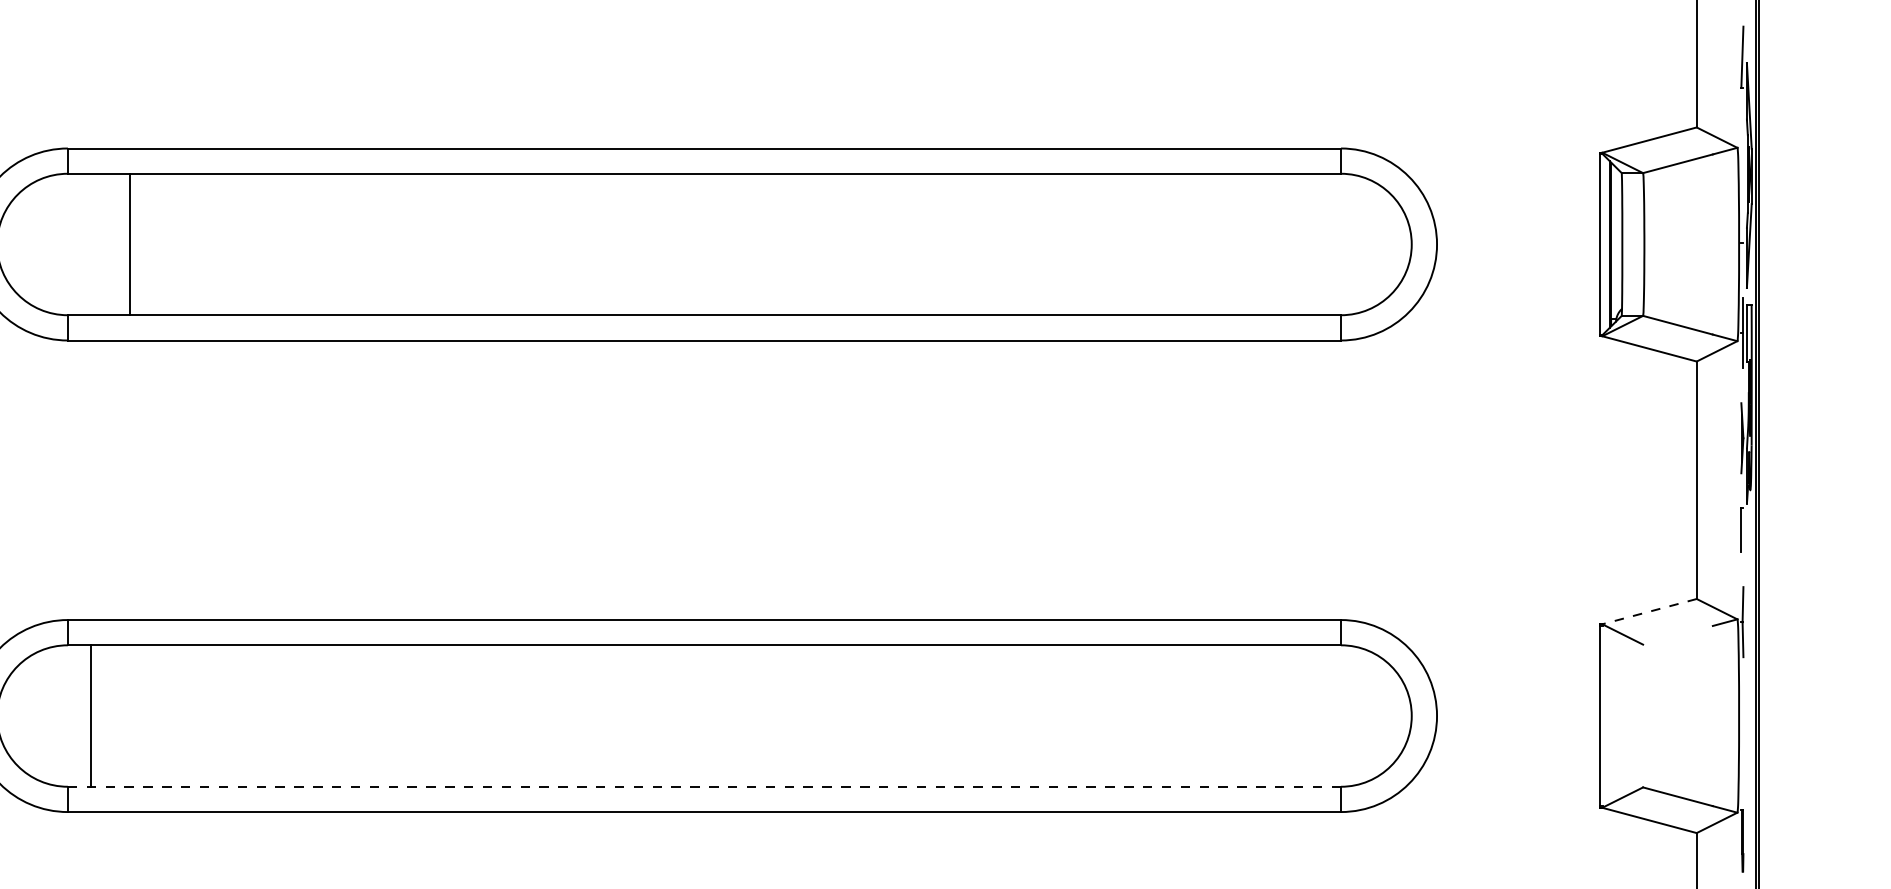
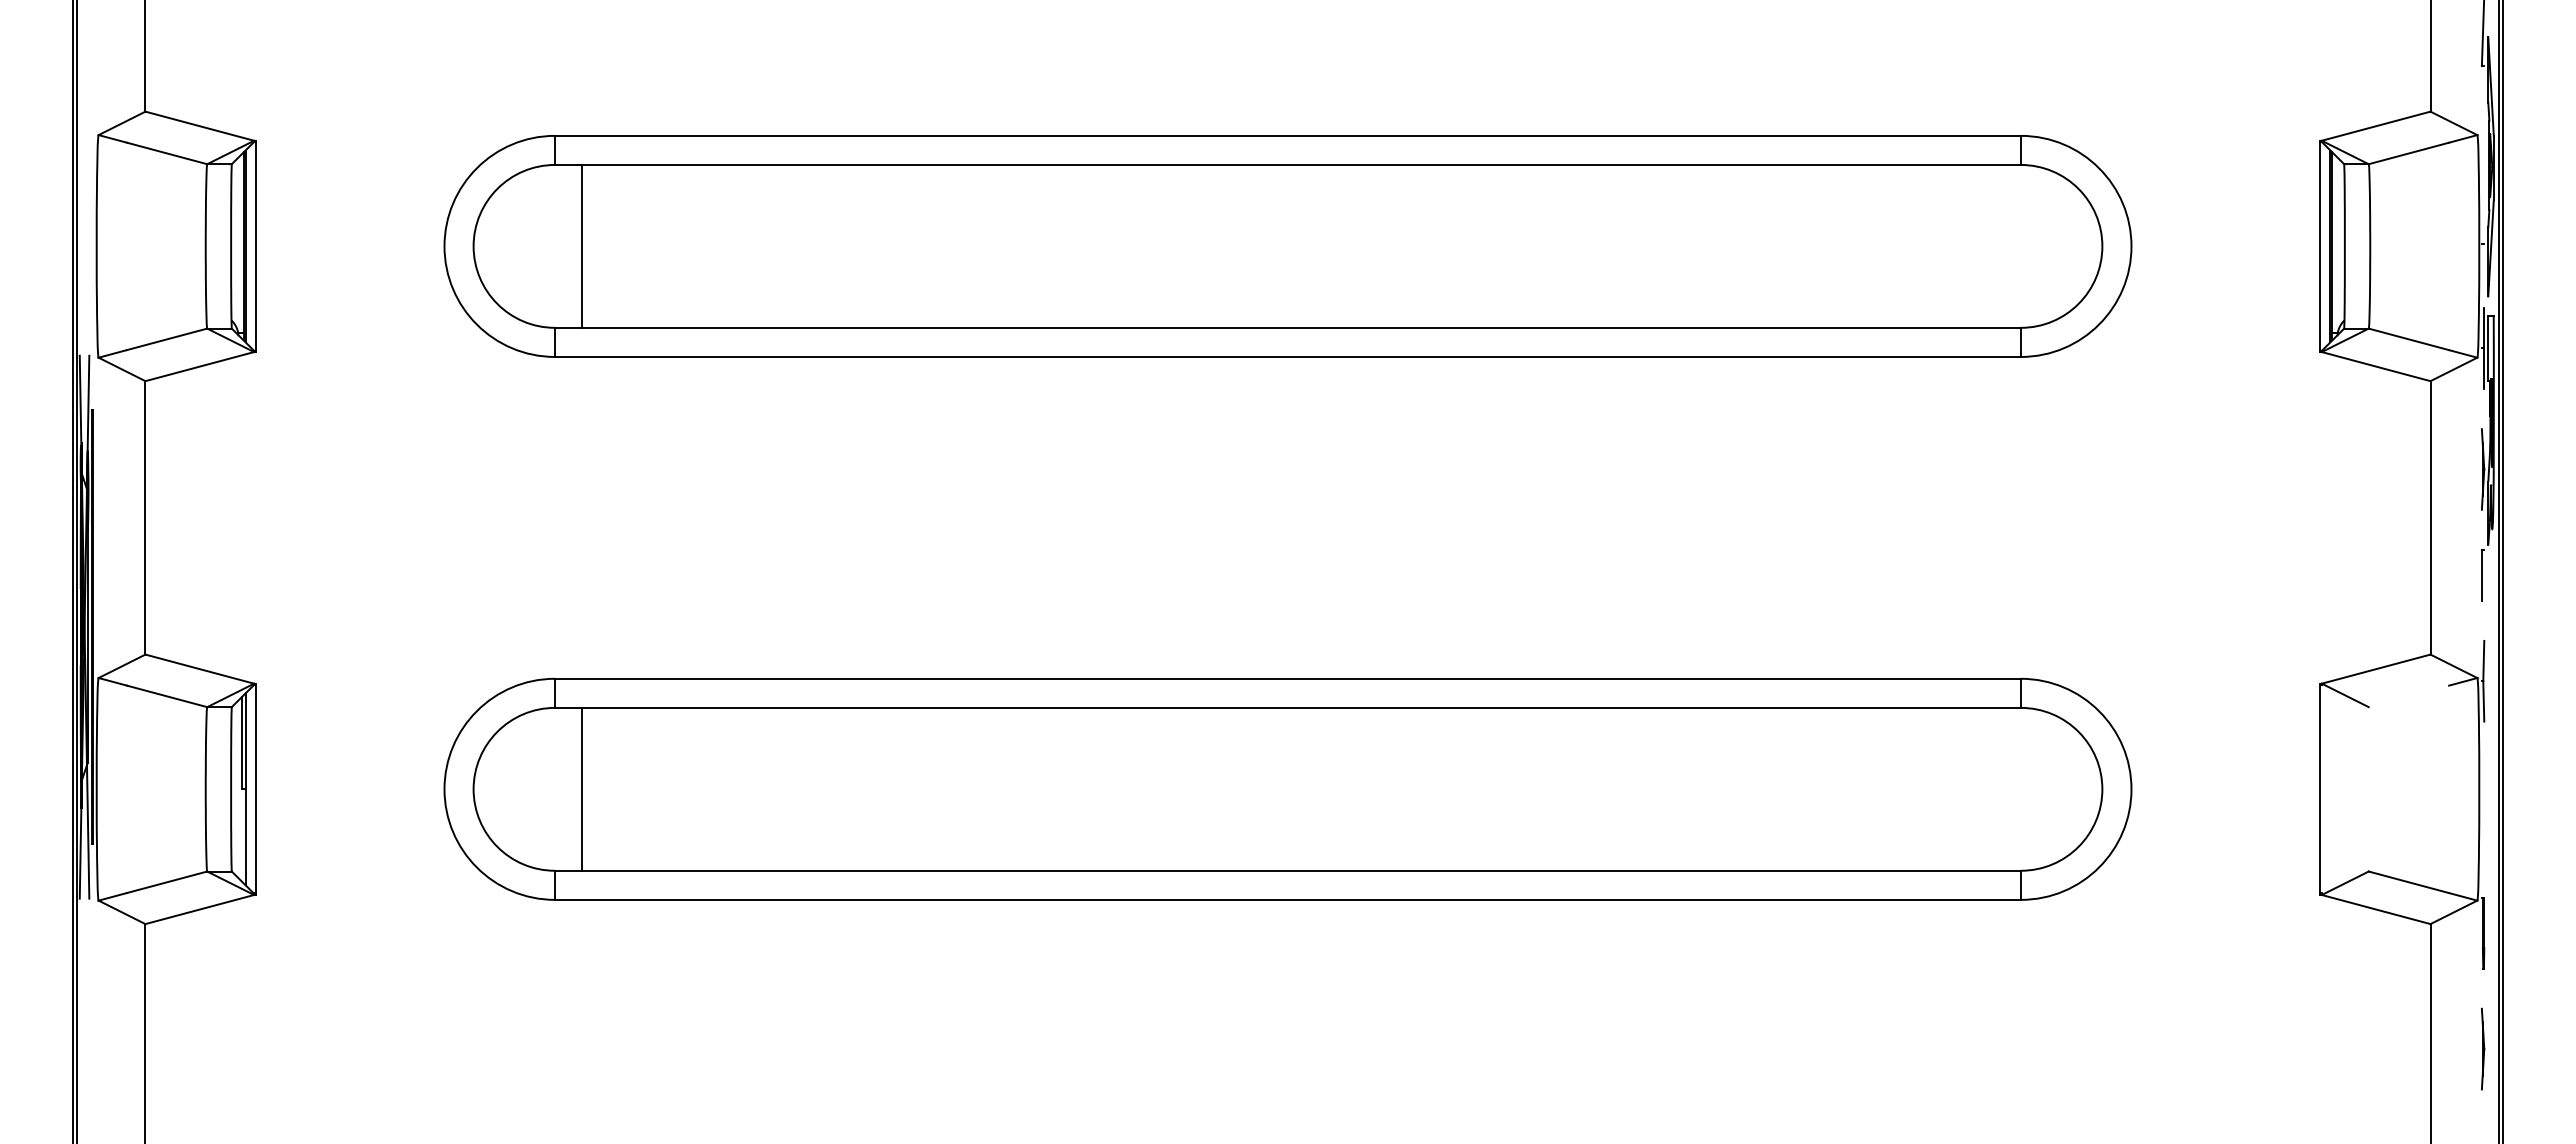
line: (129, 243) -> (582, 245), moved
line: (1648, 611) -> (2375, 669), dashed -> solid
line: (704, 786) -> (1288, 870), dashed -> solid

